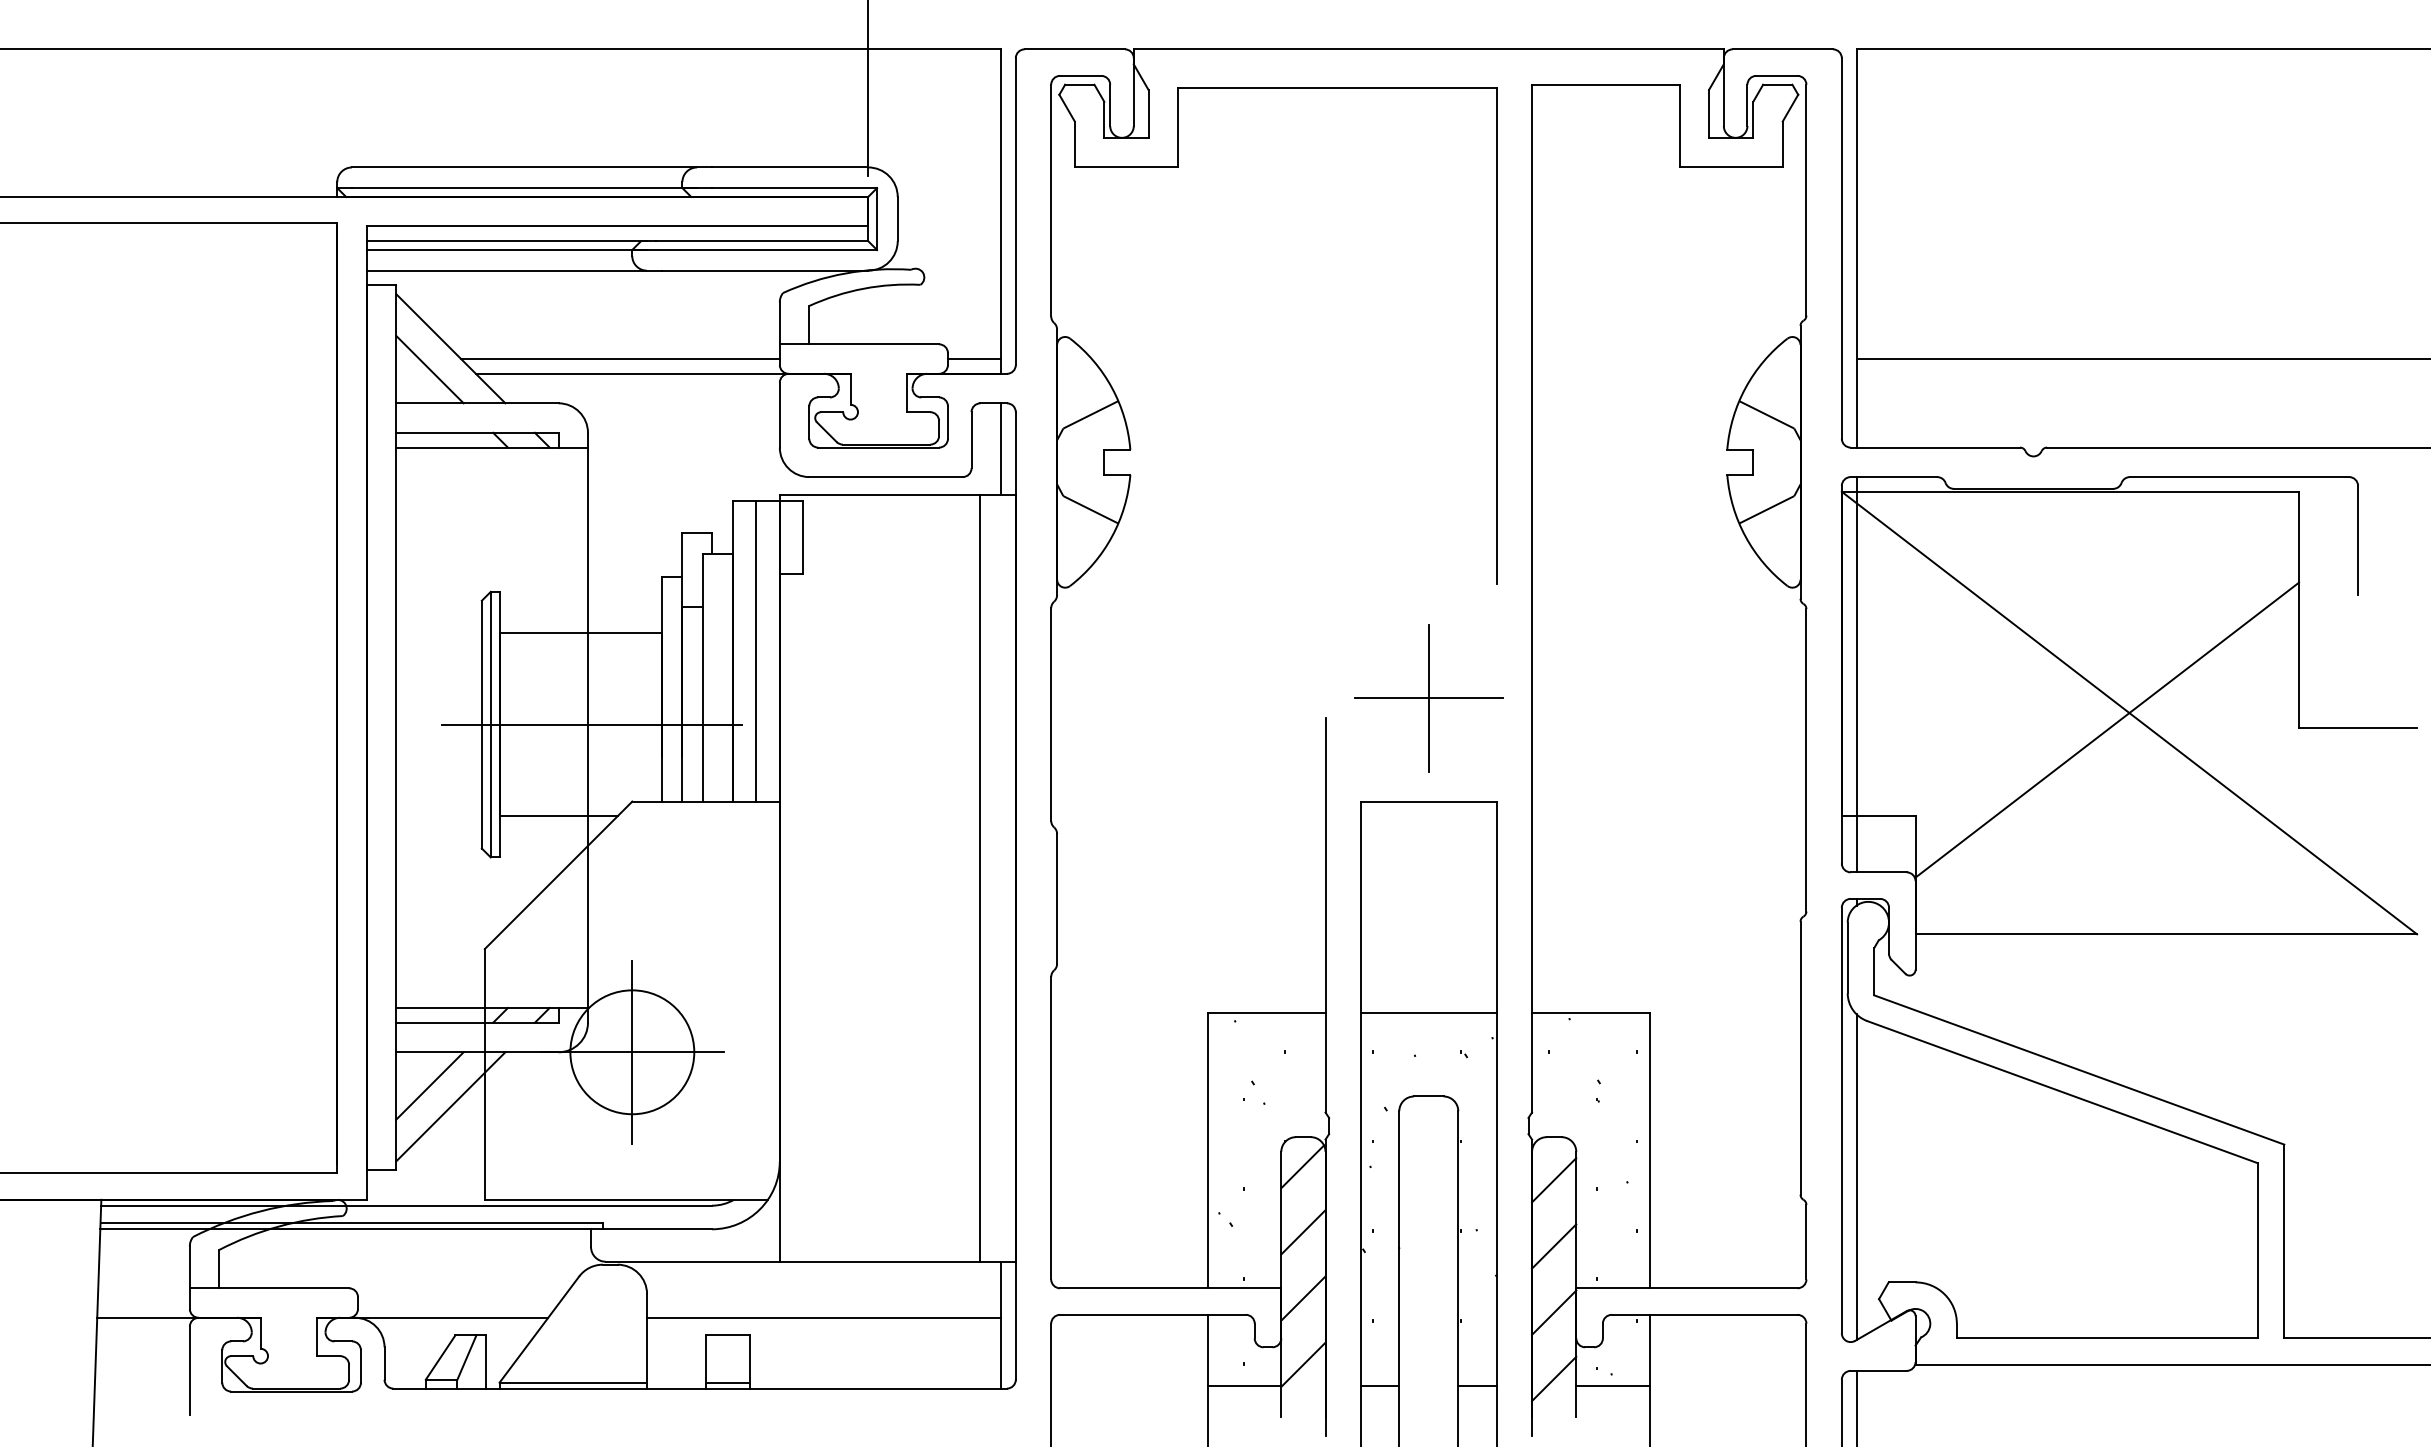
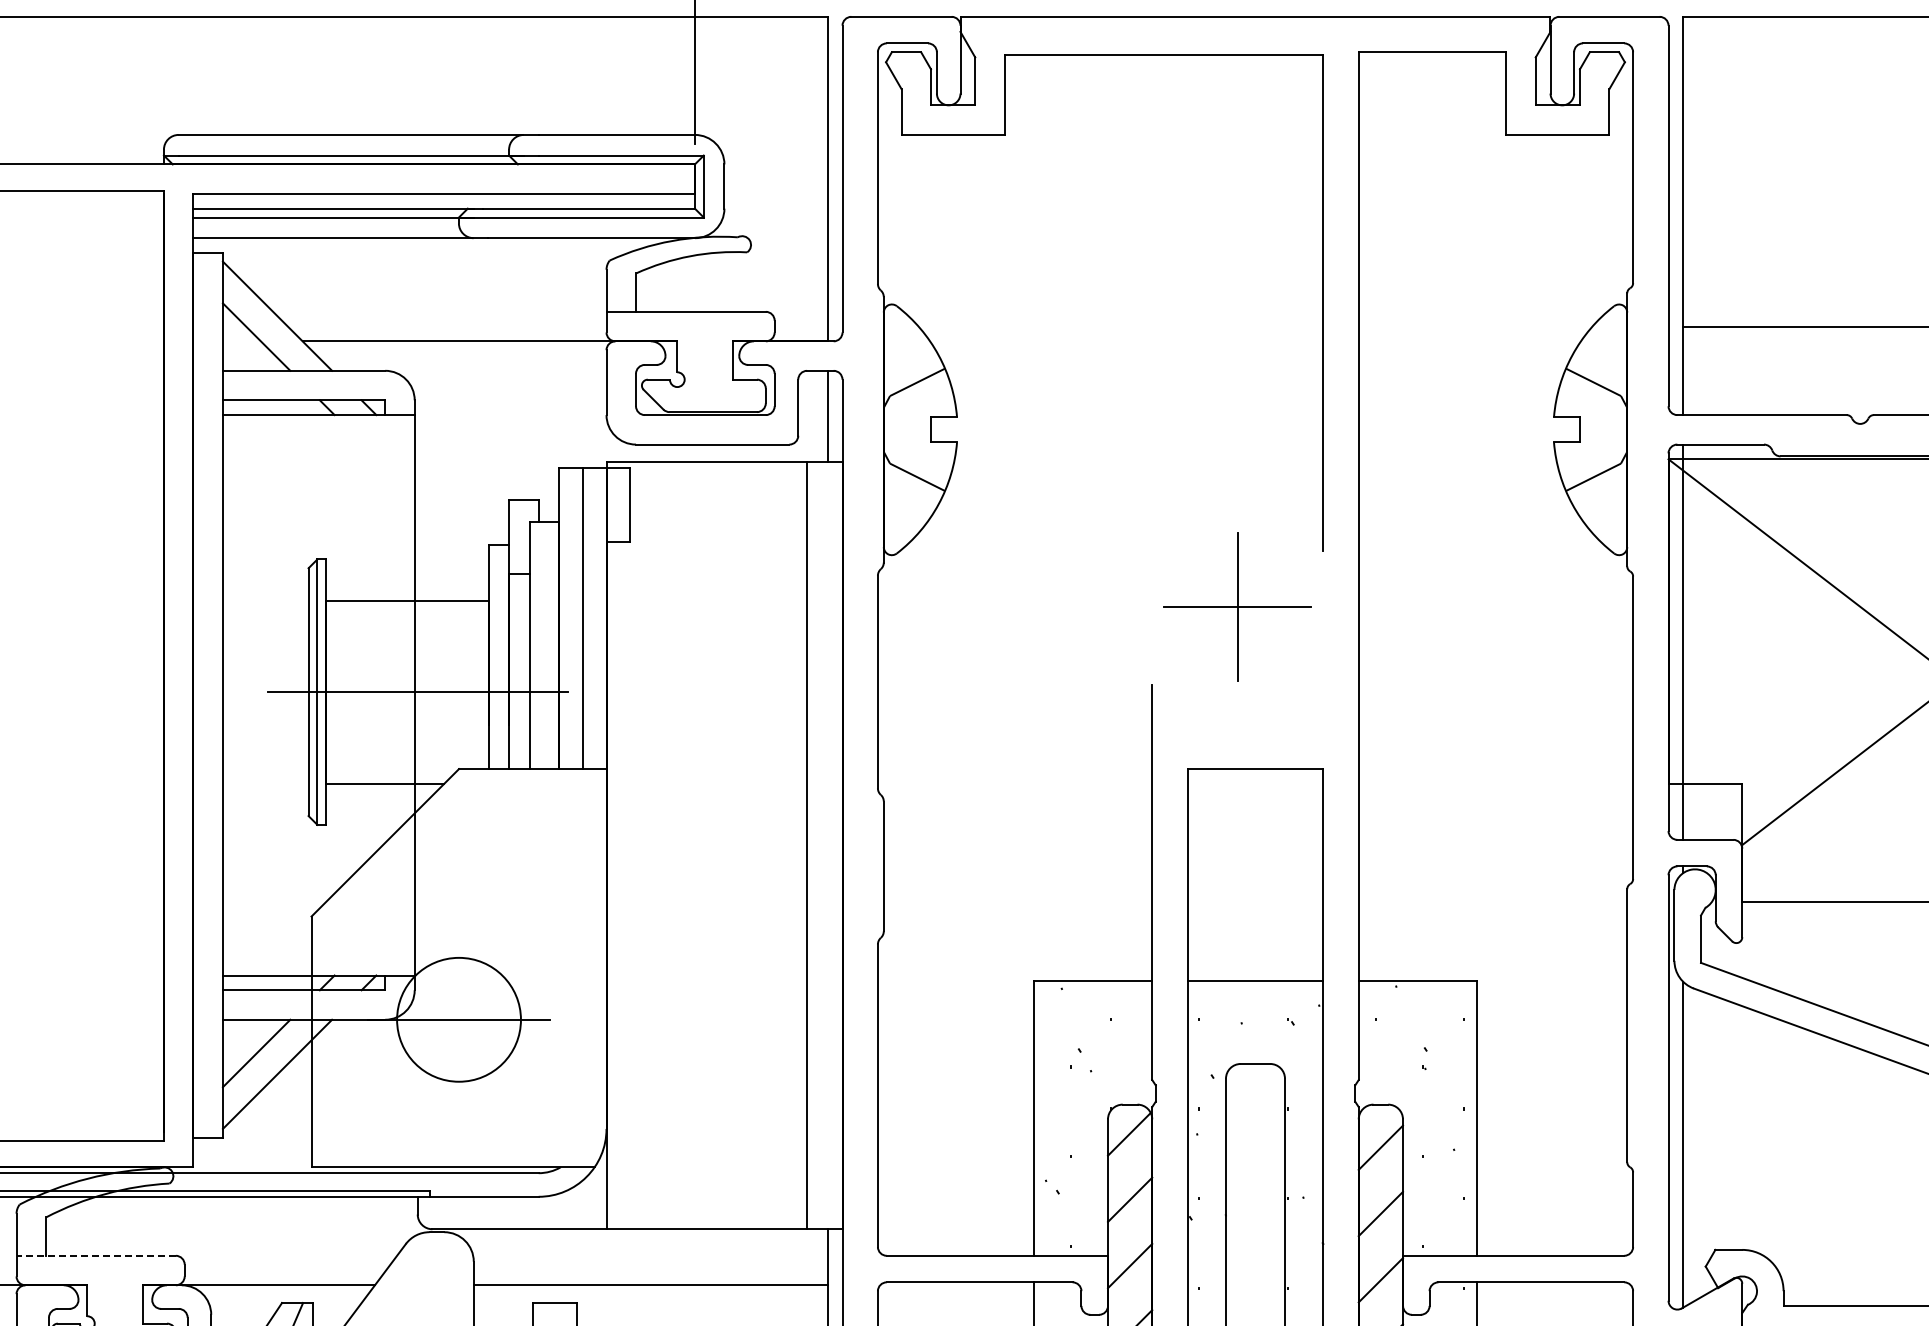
line: (620, 359) -> (447, 327), removed
line: (974, 359) -> (801, 327), removed
part: (1428, 698) -> (1237, 607), moved
line: (632, 1051) -> (459, 1019), removed
line: (269, 1288) -> (96, 1256), solid -> dashed

